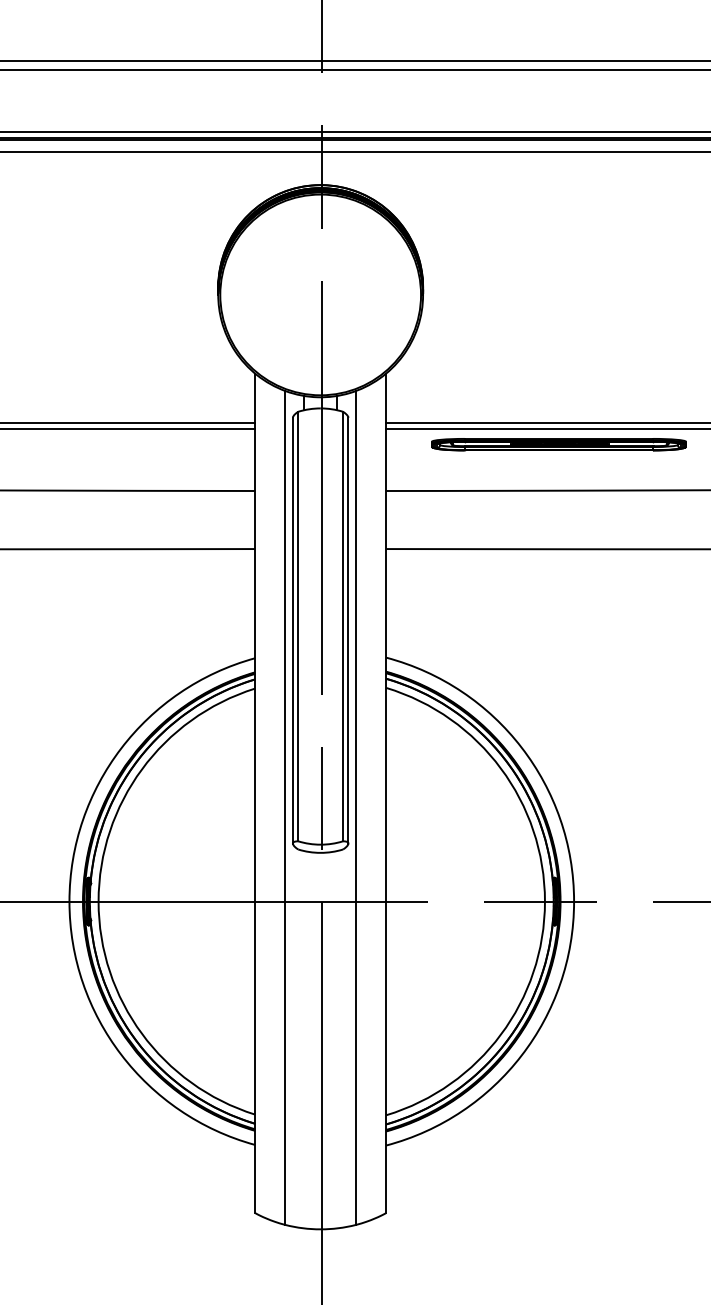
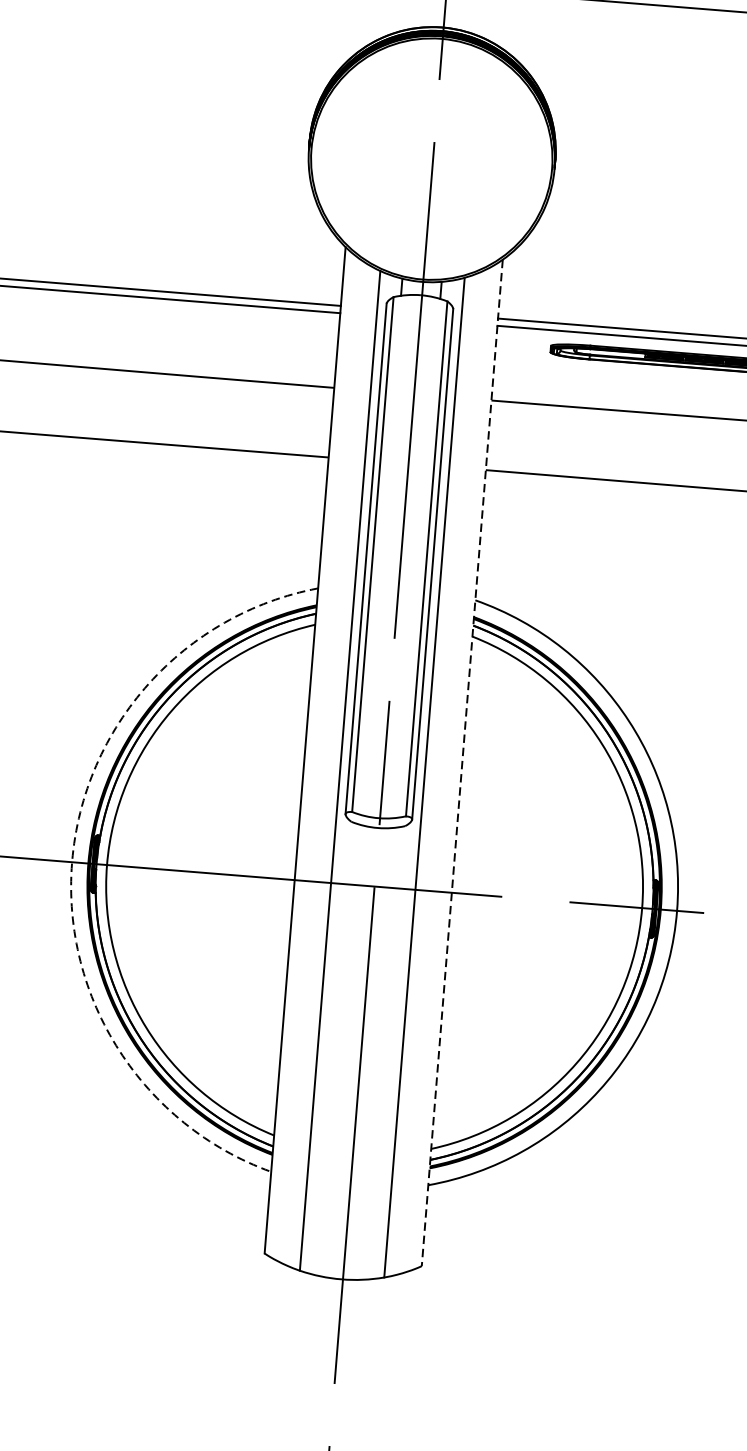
line: (386, 793) -> (462, 763), solid -> dashed
arc: (69, 901) -> (72, 862), solid -> dashed

